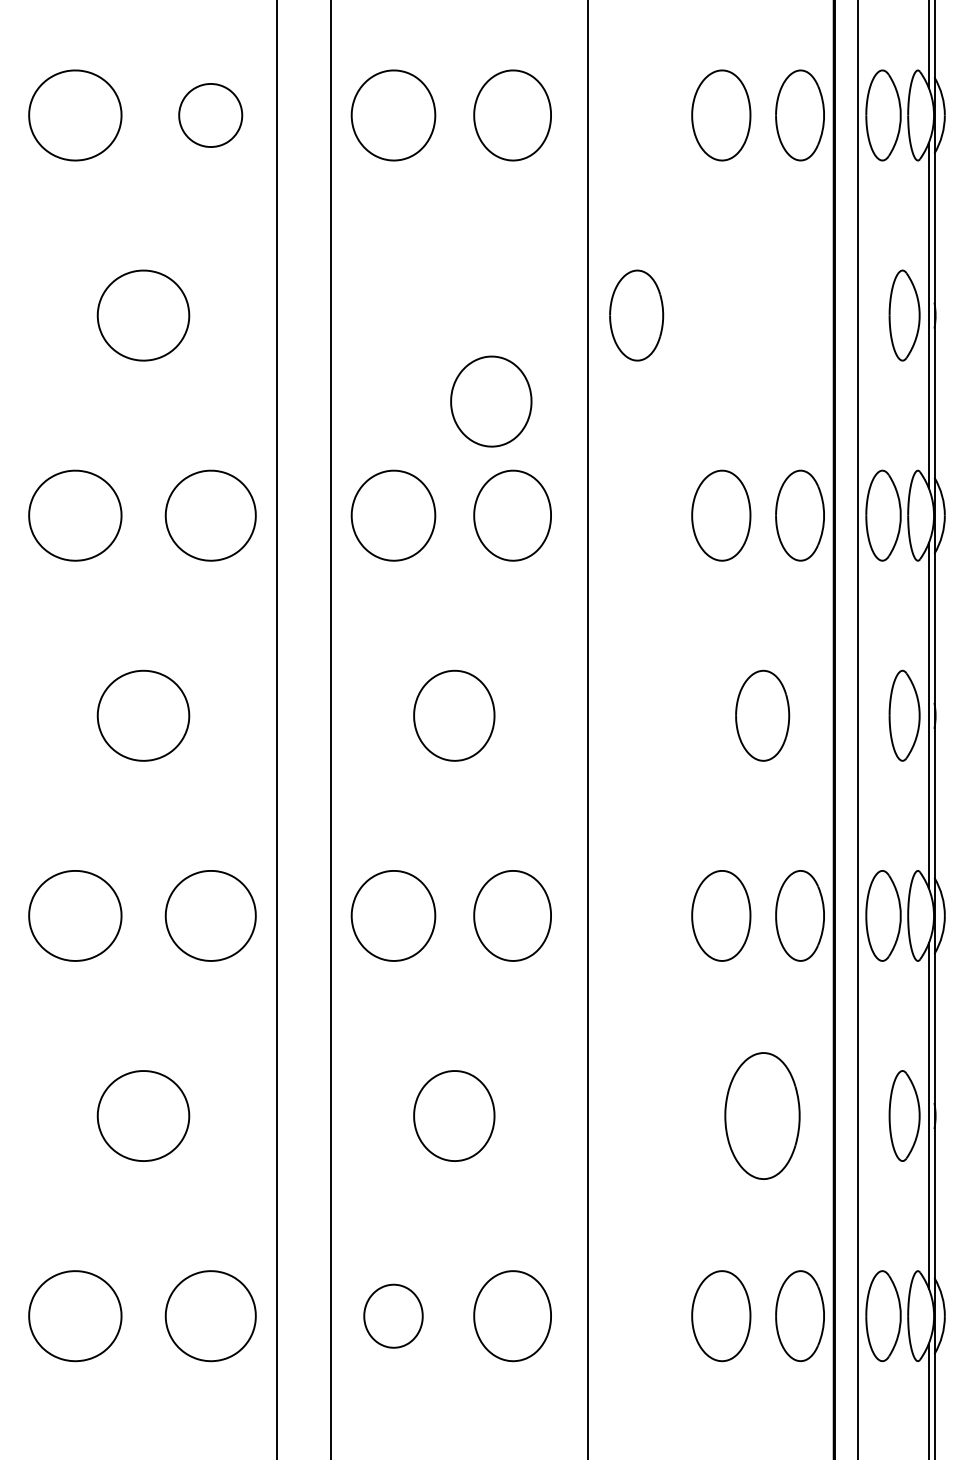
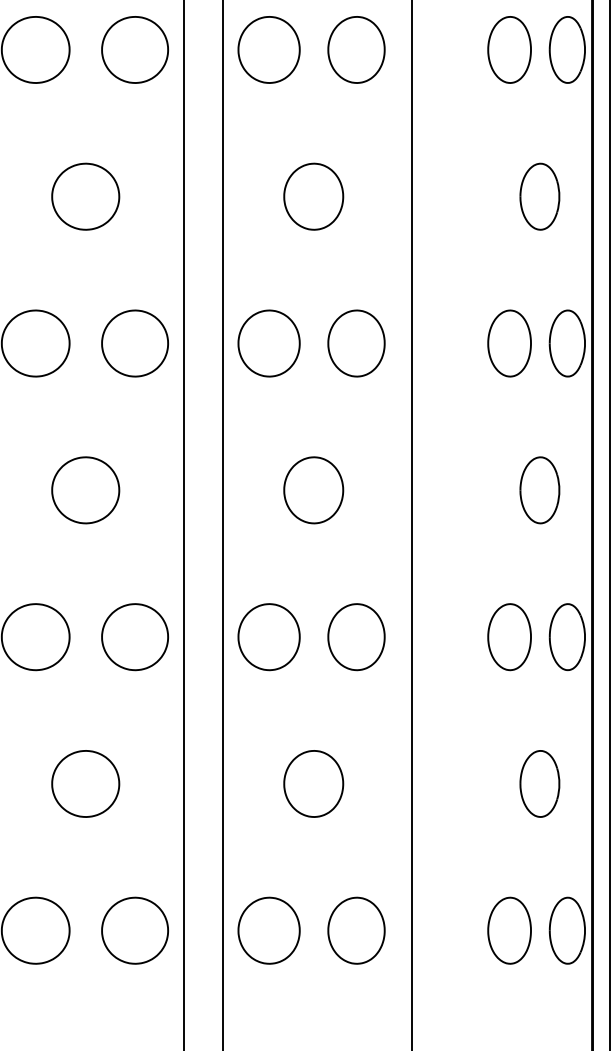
part: (210, 115) -> (134, 49), size x1.43
part: (636, 315) -> (539, 196), moved
part: (491, 401) -> (313, 196), moved
part: (762, 1115) -> (539, 783), size x0.71
part: (393, 1316) -> (269, 931), size x1.43

